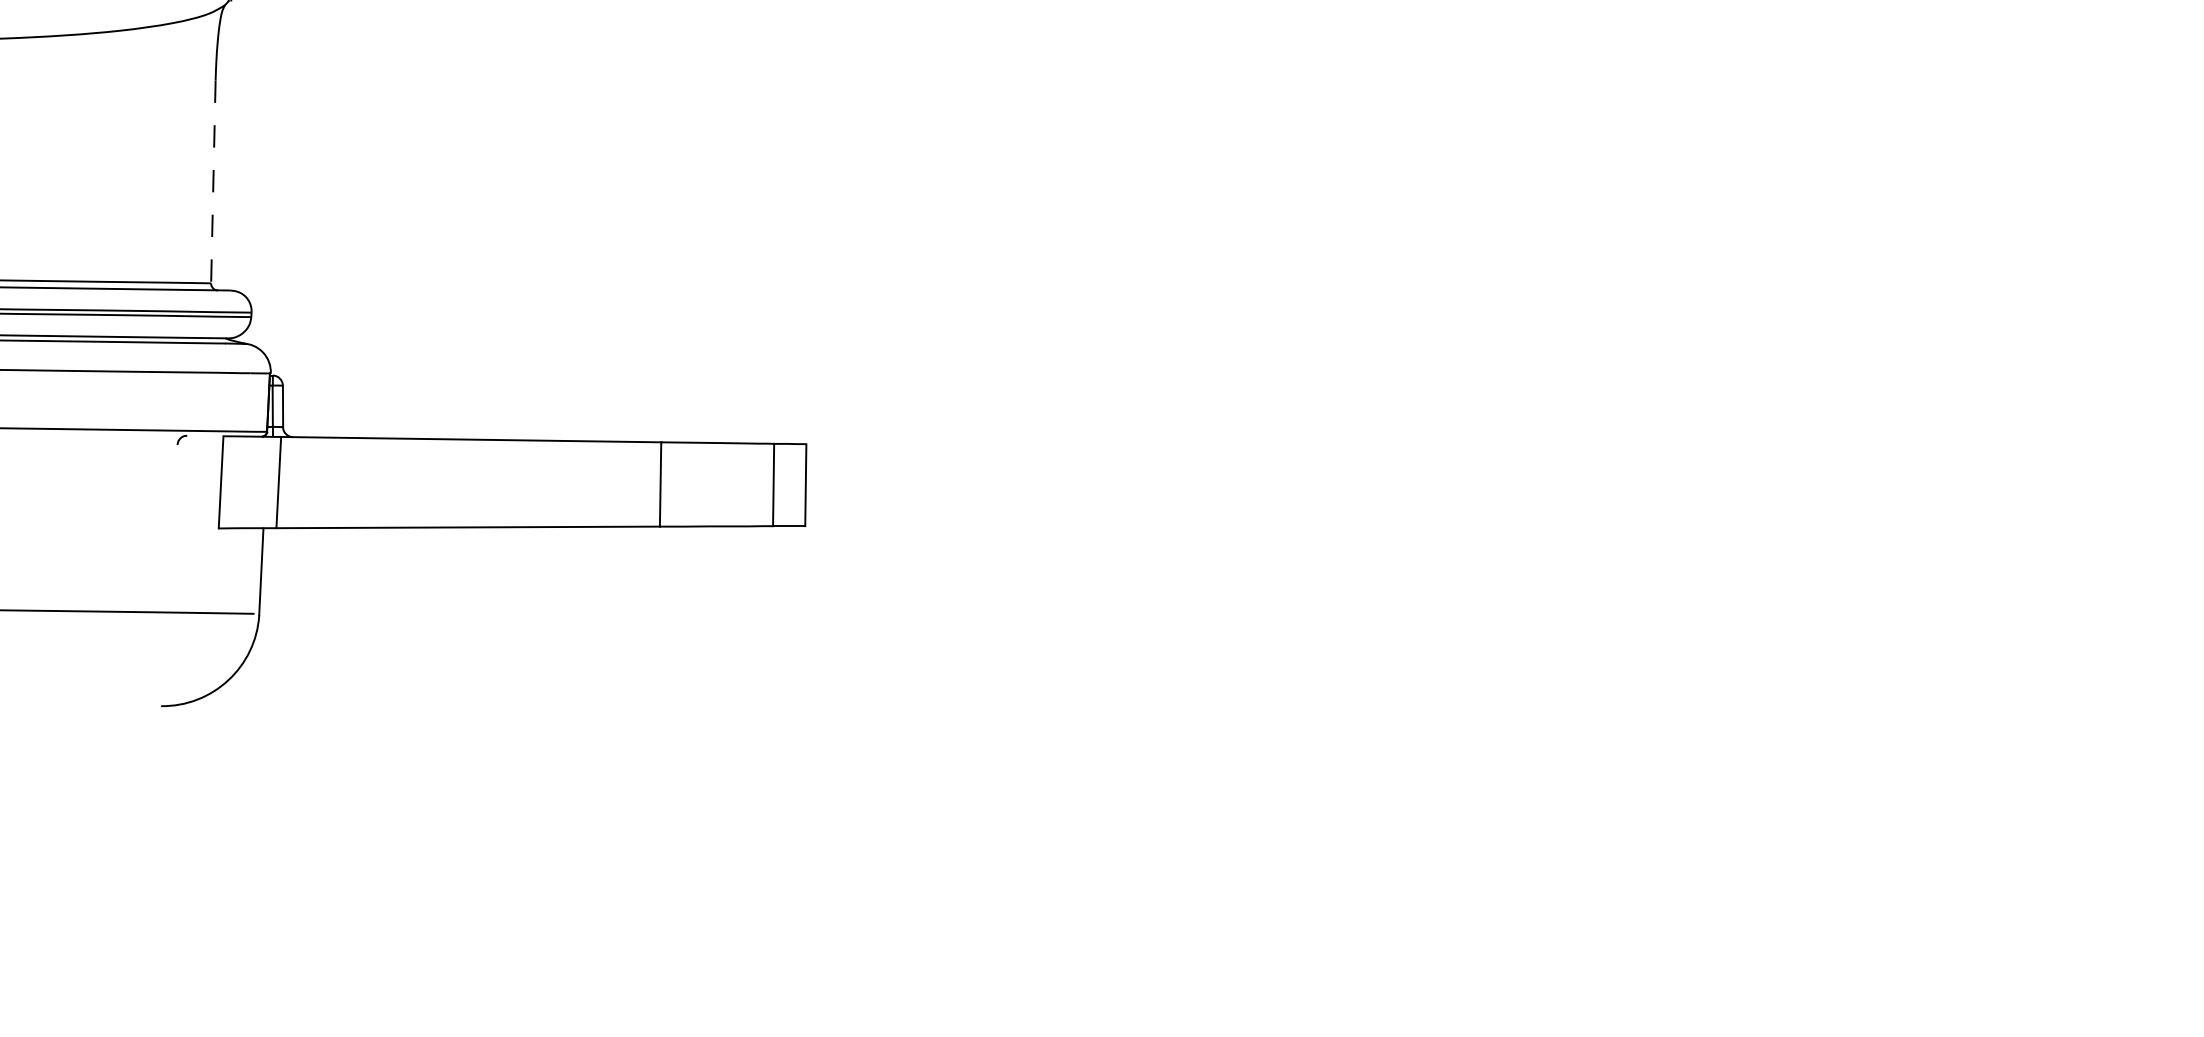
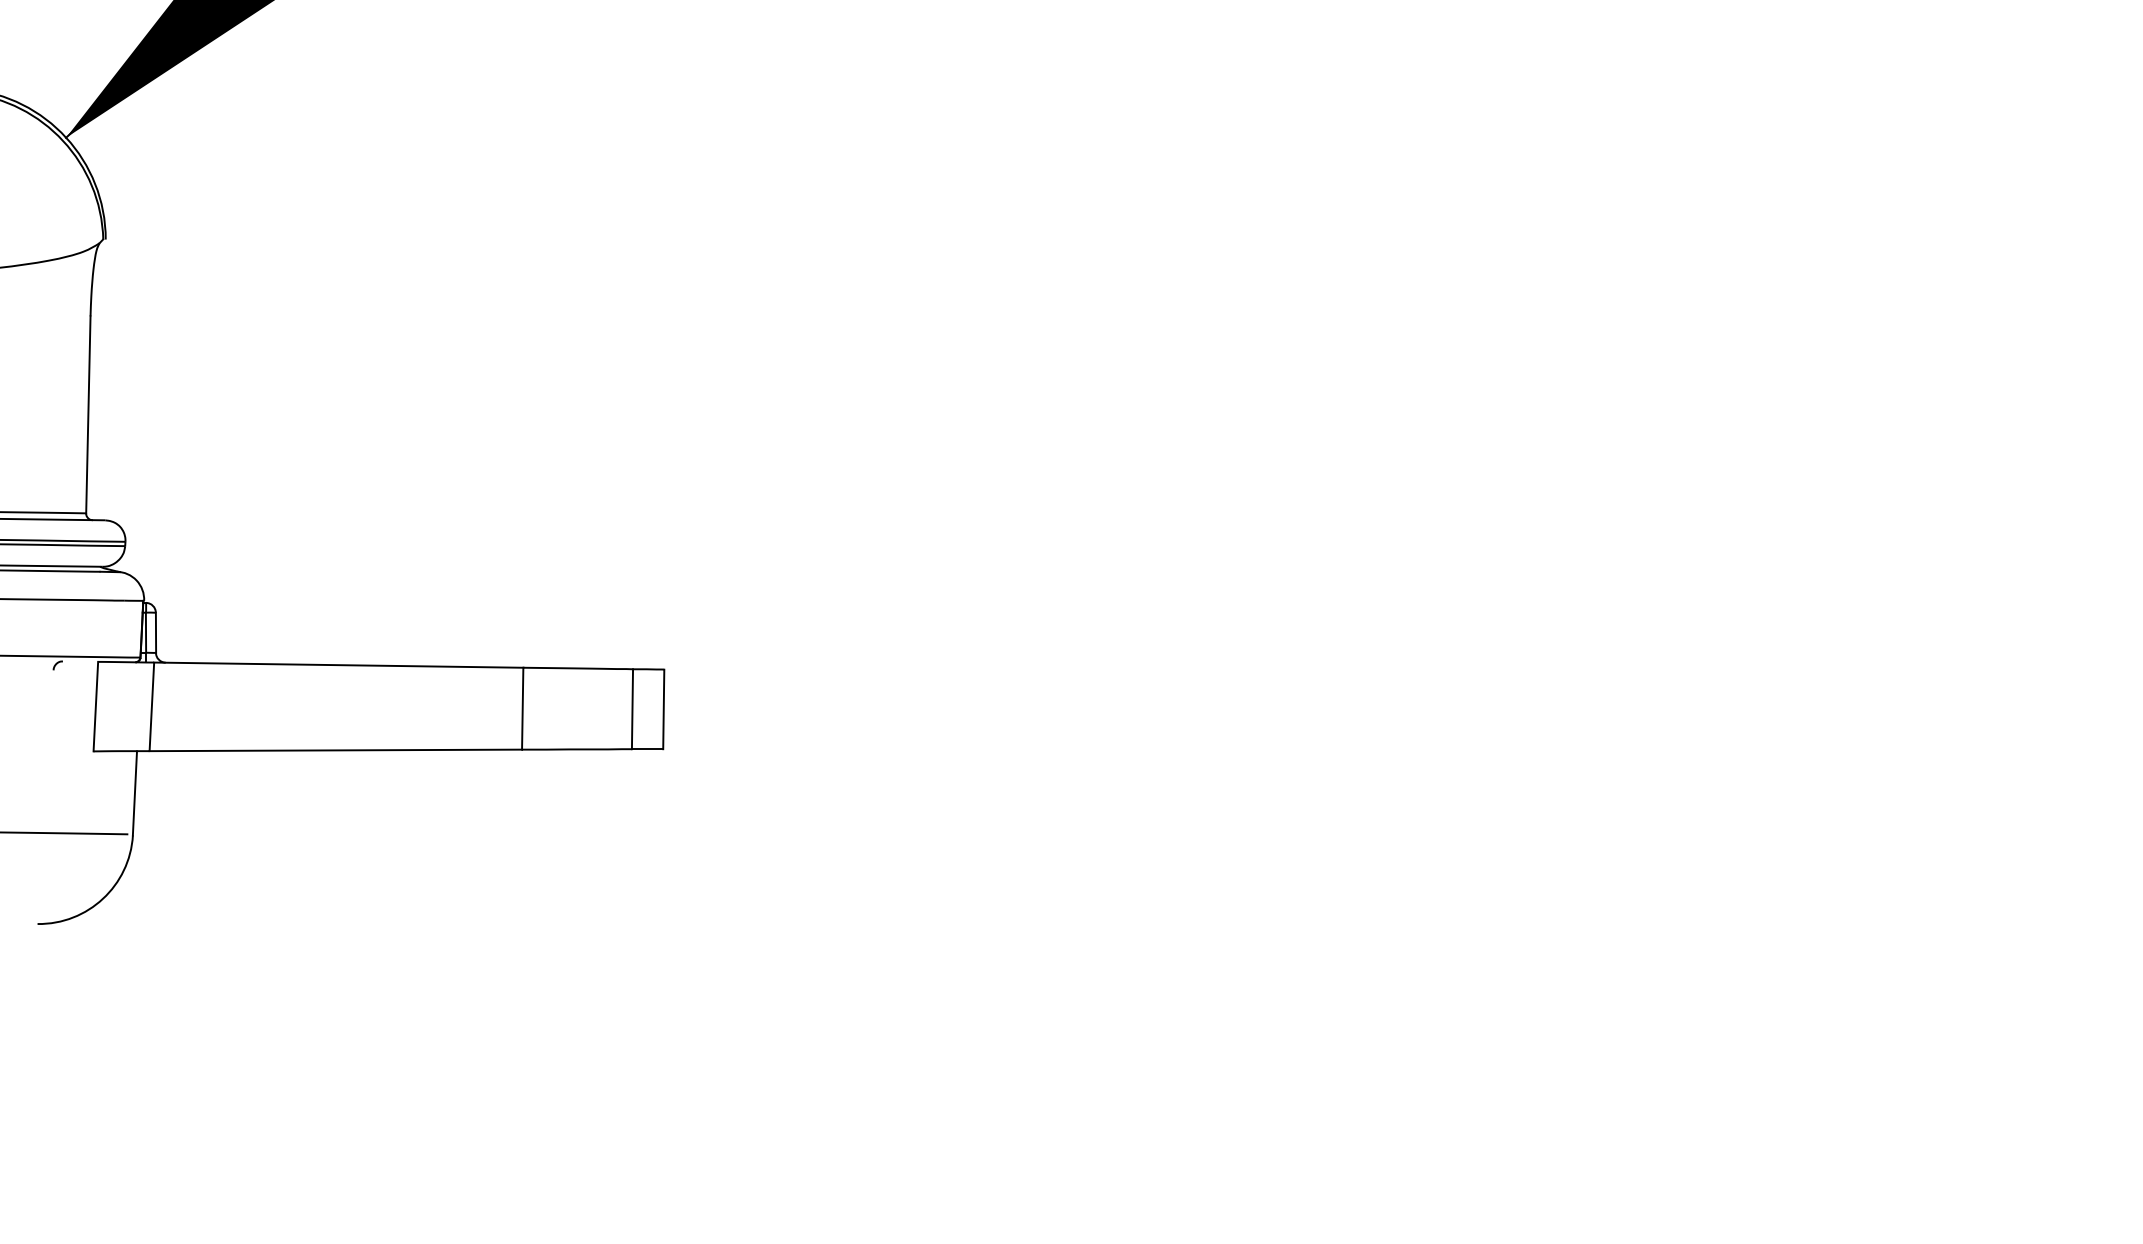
line: (213, 181) -> (88, 414), dashed -> solid

